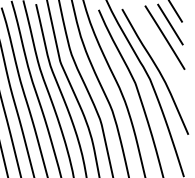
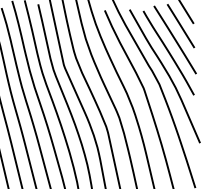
line: (158, 49) -> (168, 52), added

